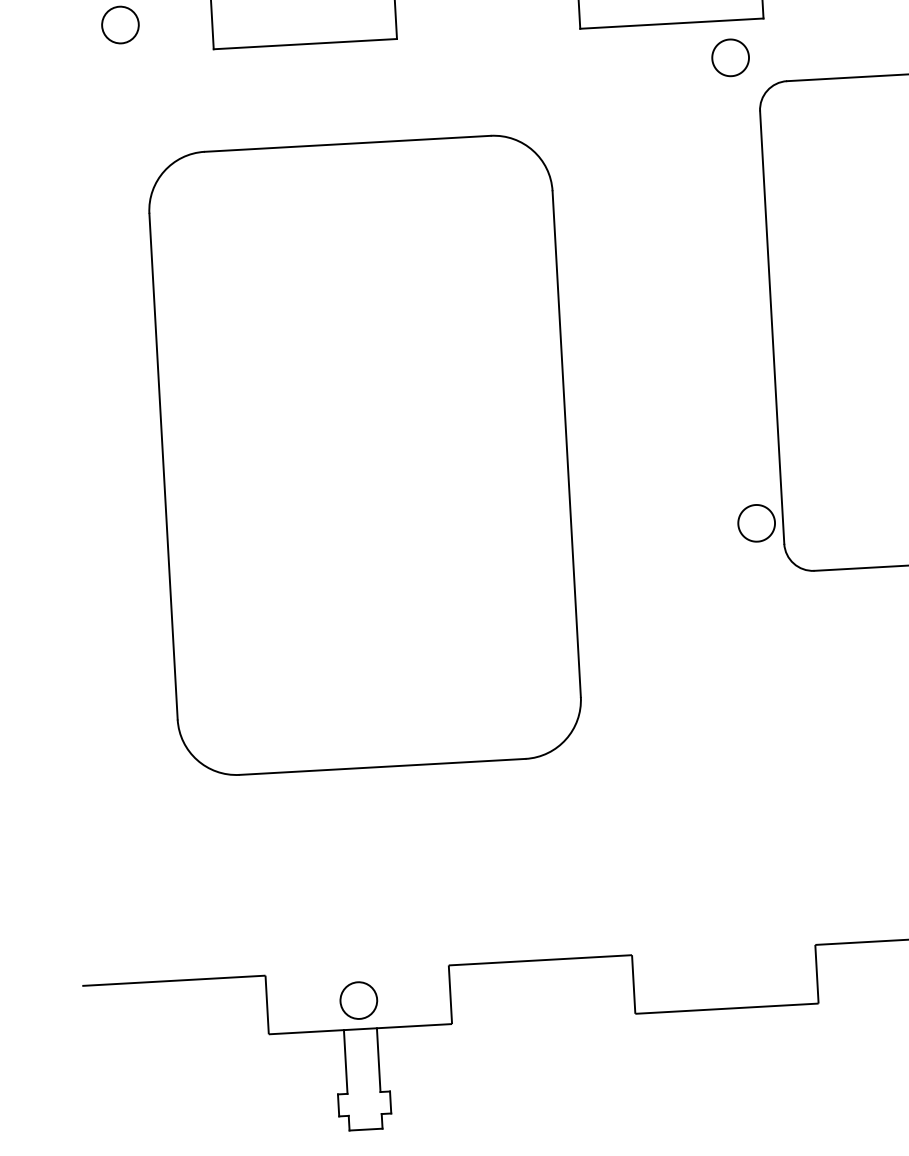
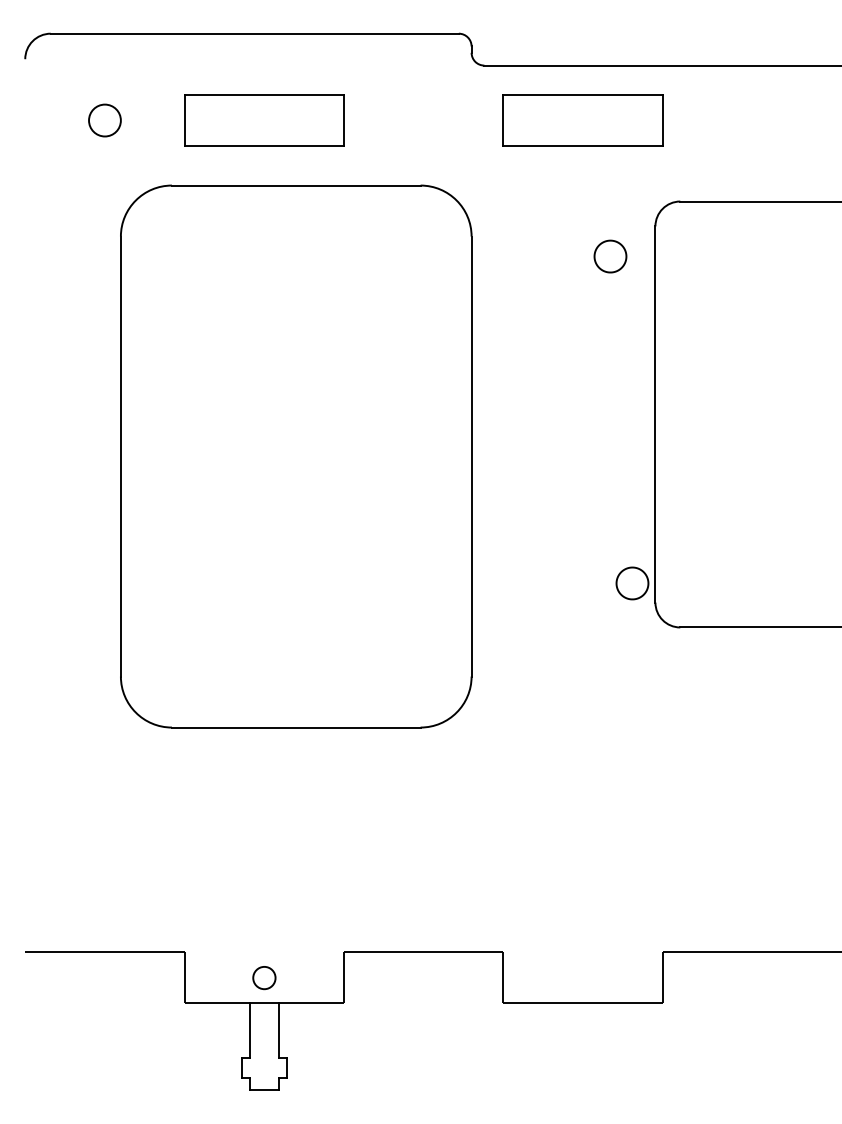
part: (730, 57) -> (610, 256), moved
part: (365, 455) -> (296, 456), moved
circle: (358, 999) -> (264, 977), size x0.7

